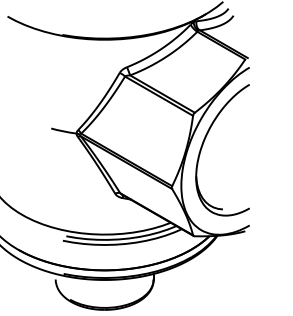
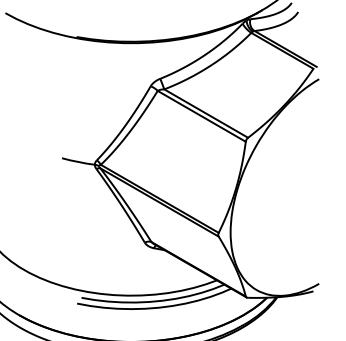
part: (203, 145) -> (259, 180), removed

